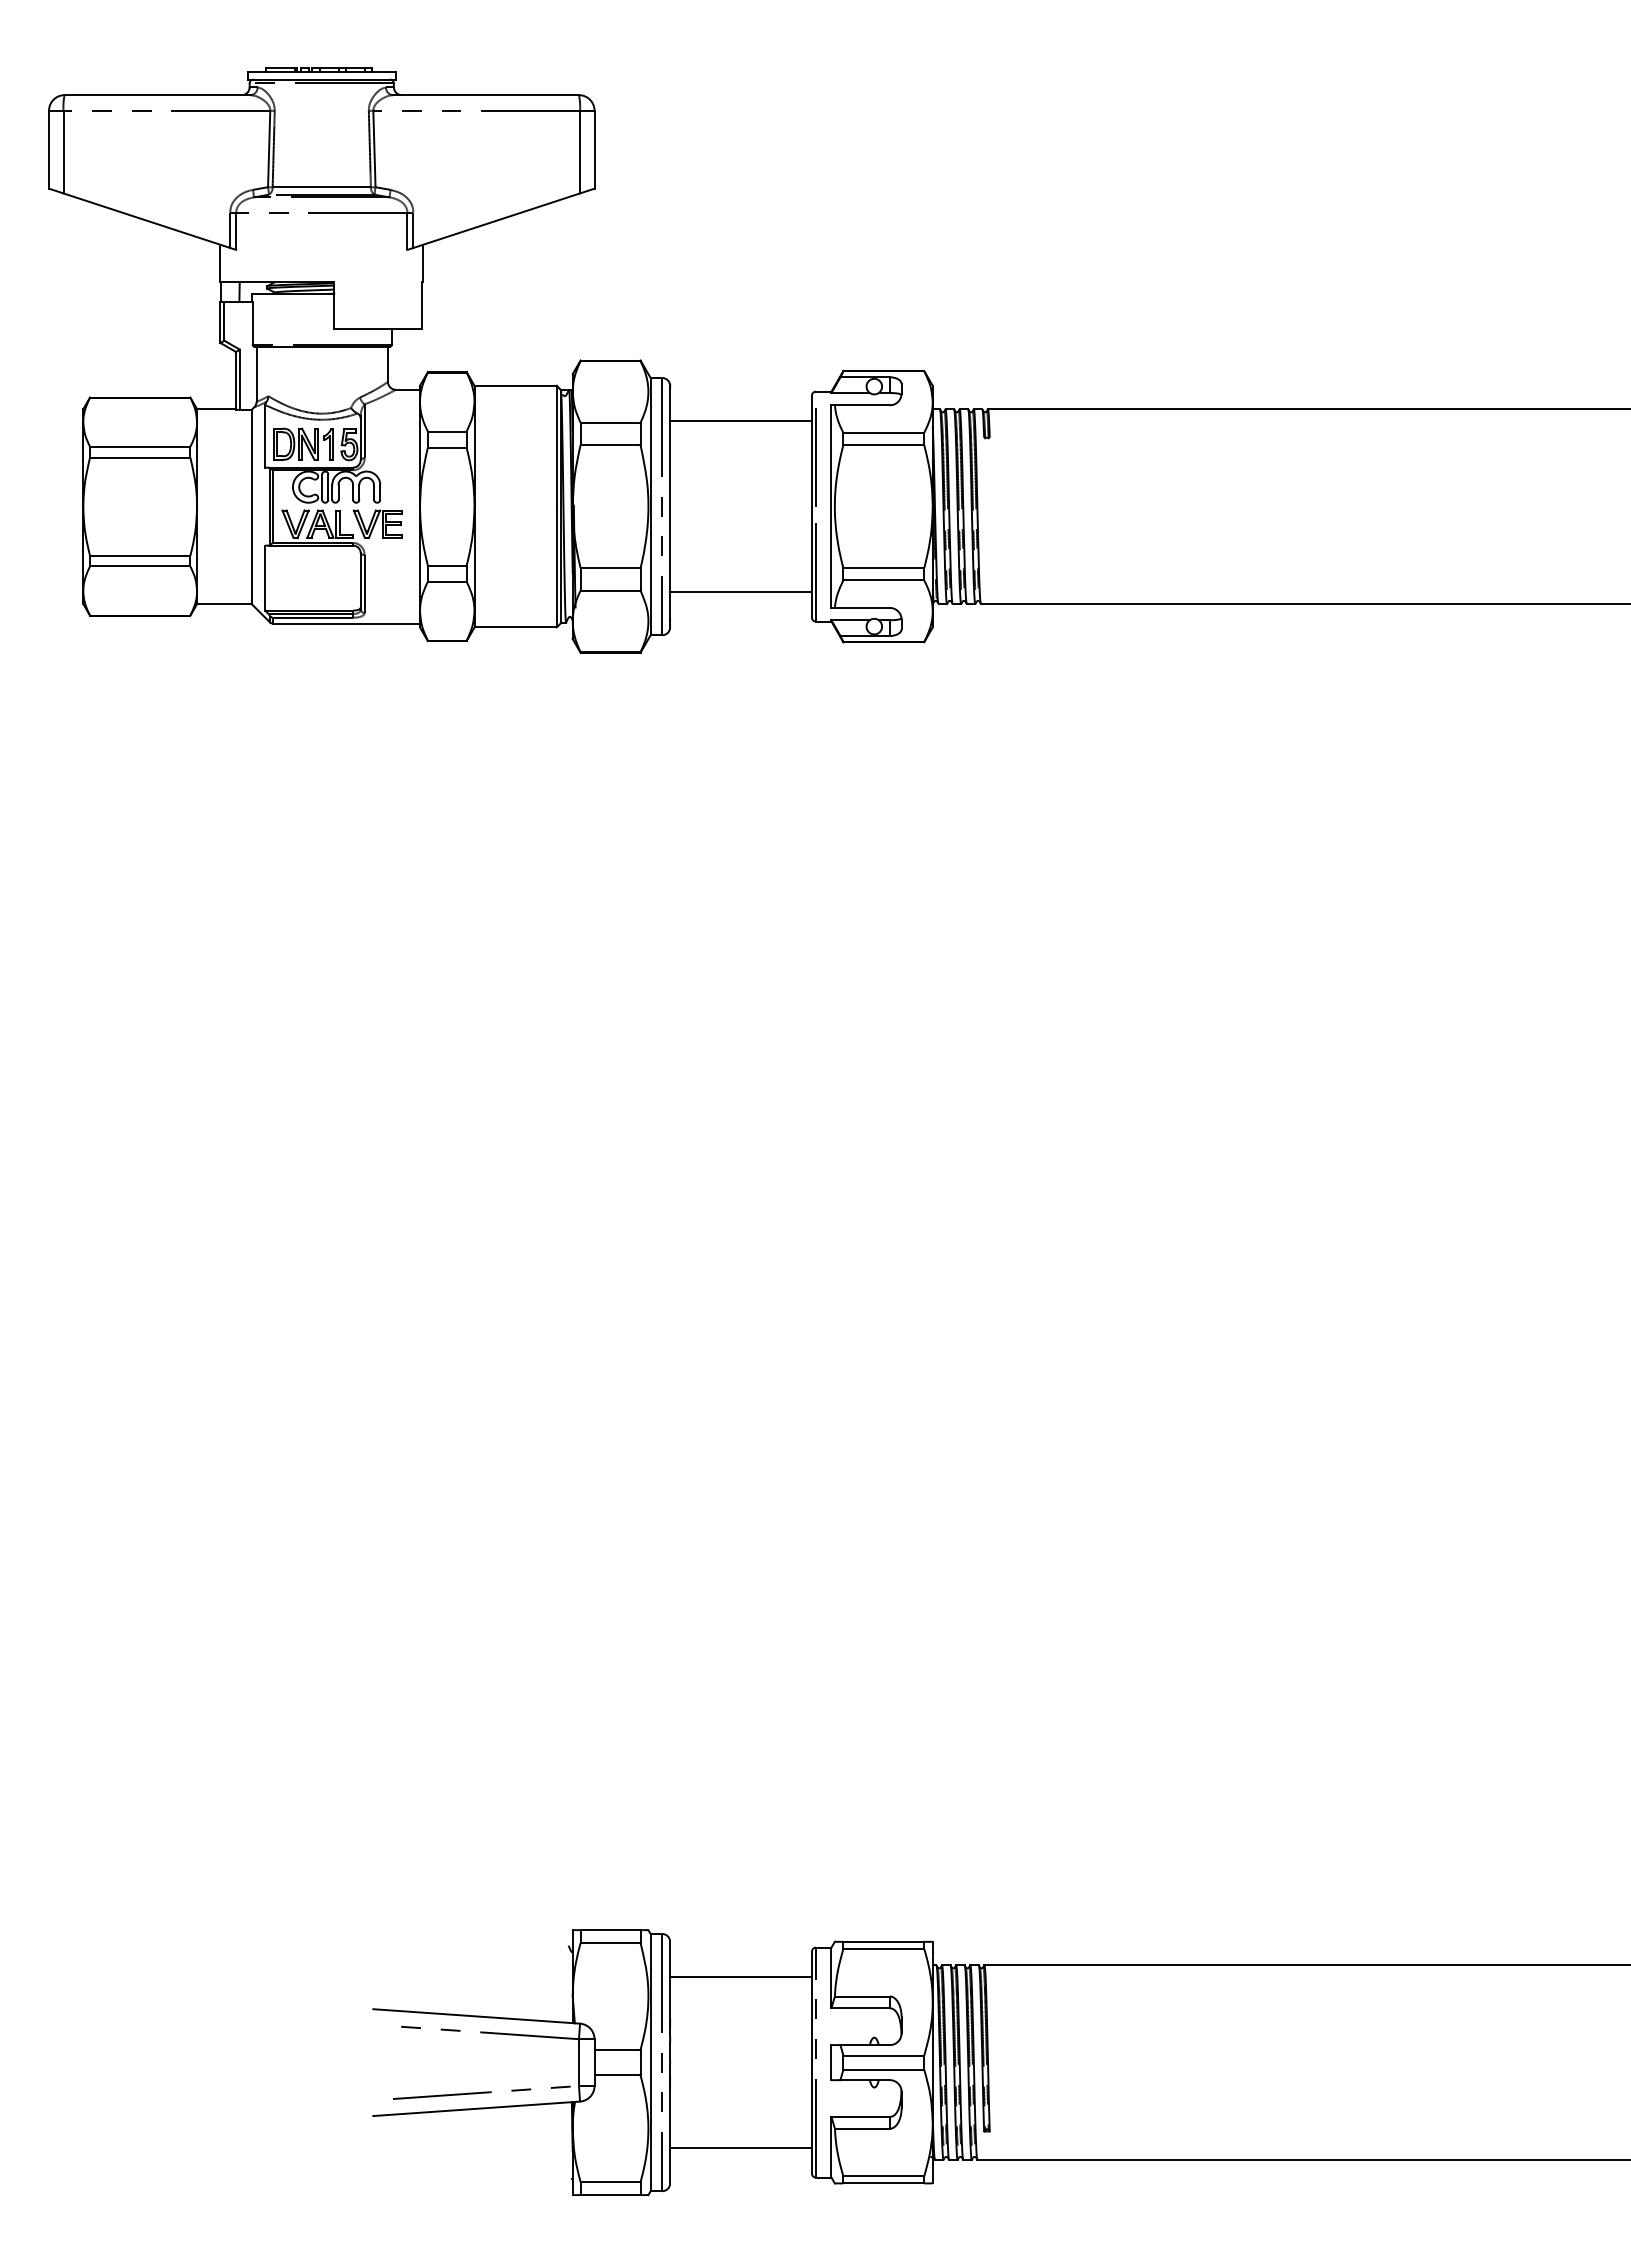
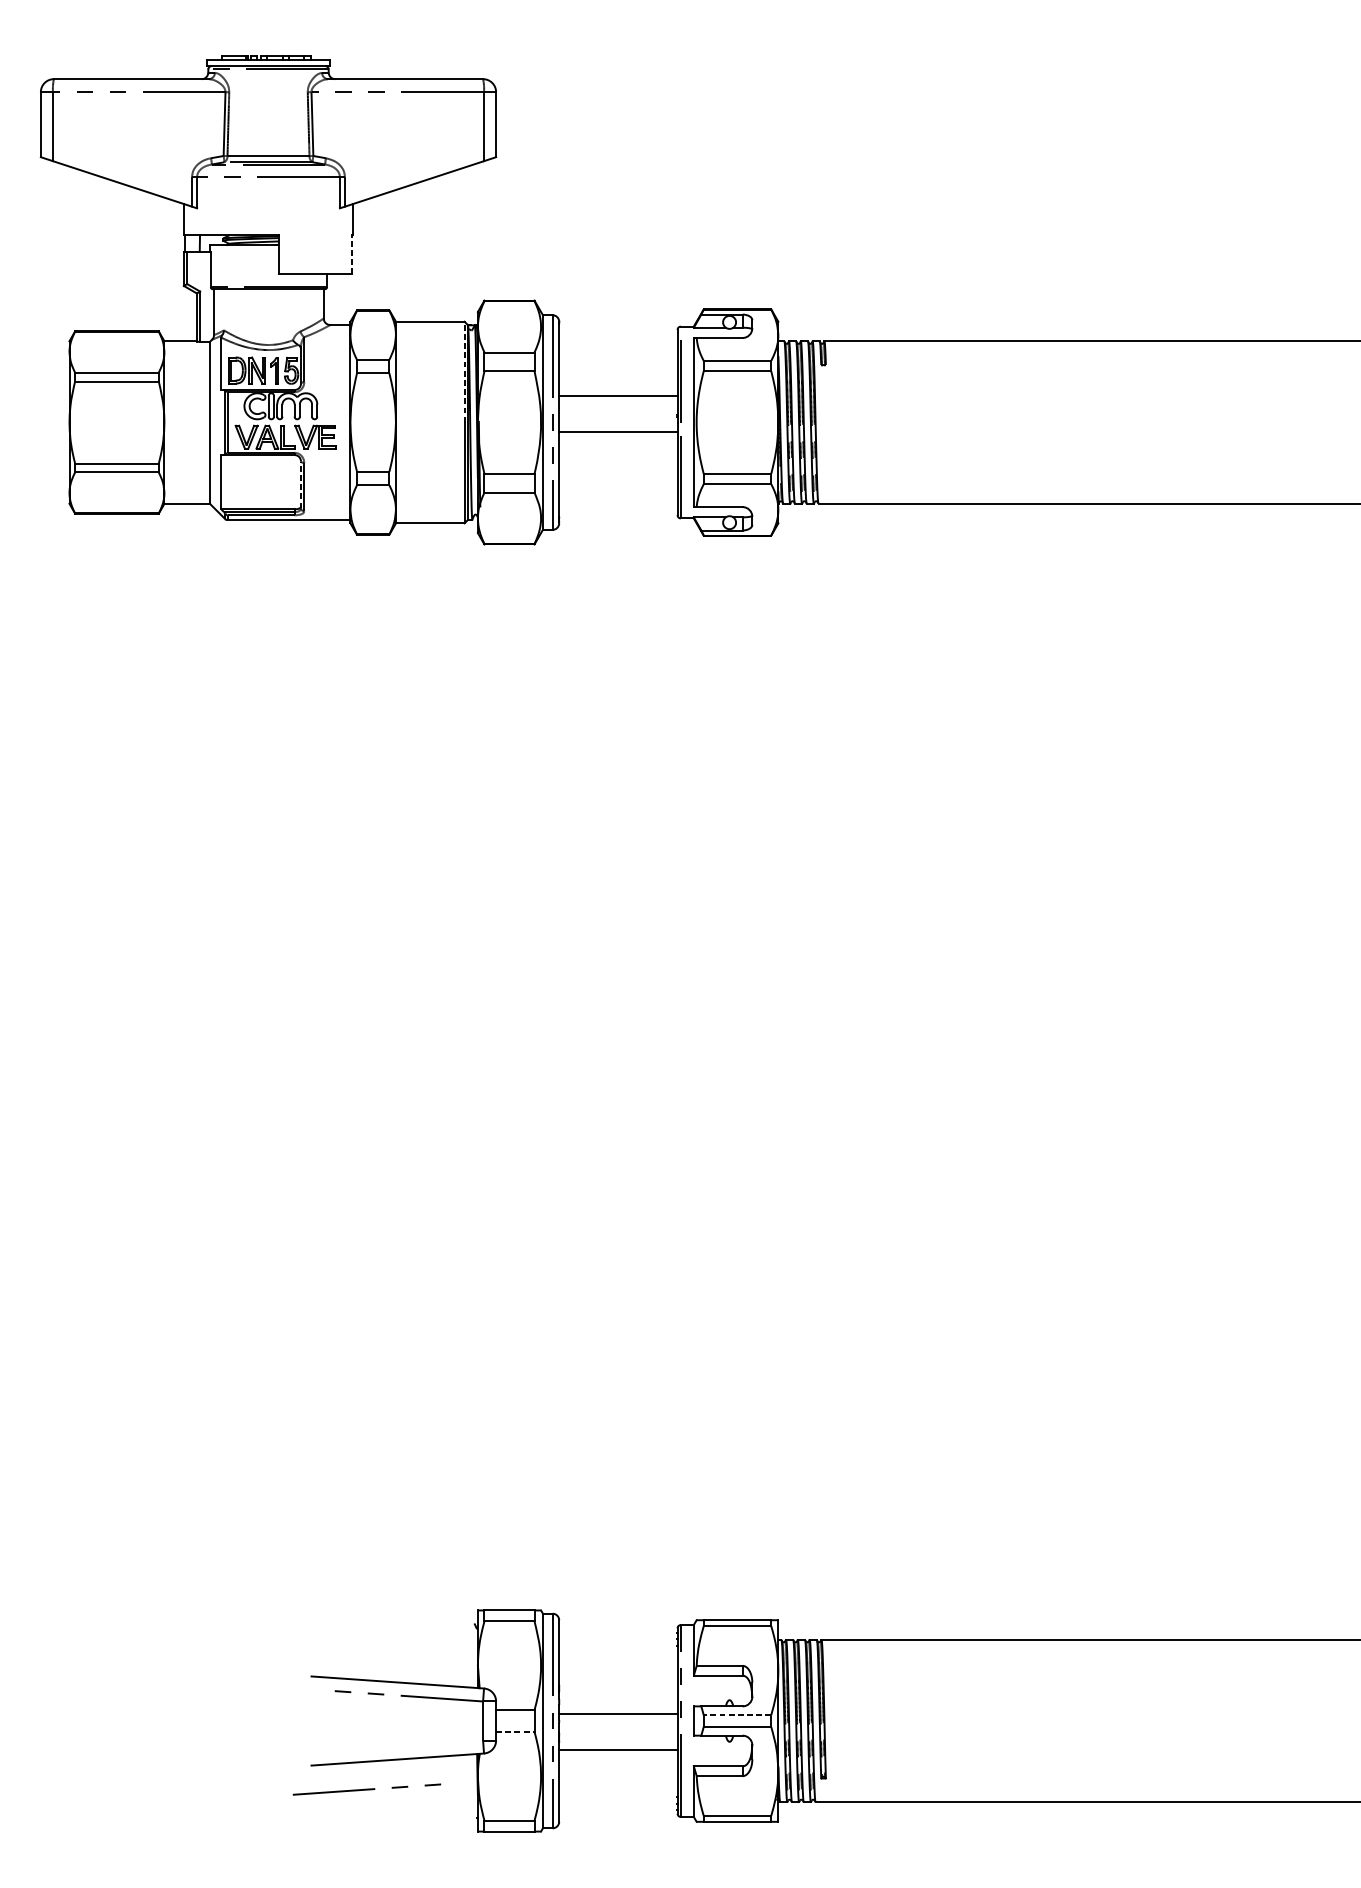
line: (422, 305) -> (352, 254), solid -> dashed
line: (740, 420) -> (617, 395), moved
line: (556, 445) -> (464, 371), solid -> dashed
line: (360, 580) -> (300, 484), solid -> dashed
line: (740, 592) -> (617, 432), moved
line: (740, 1976) -> (617, 1713), moved
line: (883, 2055) -> (737, 1715), solid -> dashed
line: (617, 2075) -> (515, 1731), solid -> dashed
line: (481, 2092) -> (366, 1789), moved
line: (740, 2148) -> (617, 1750), moved

